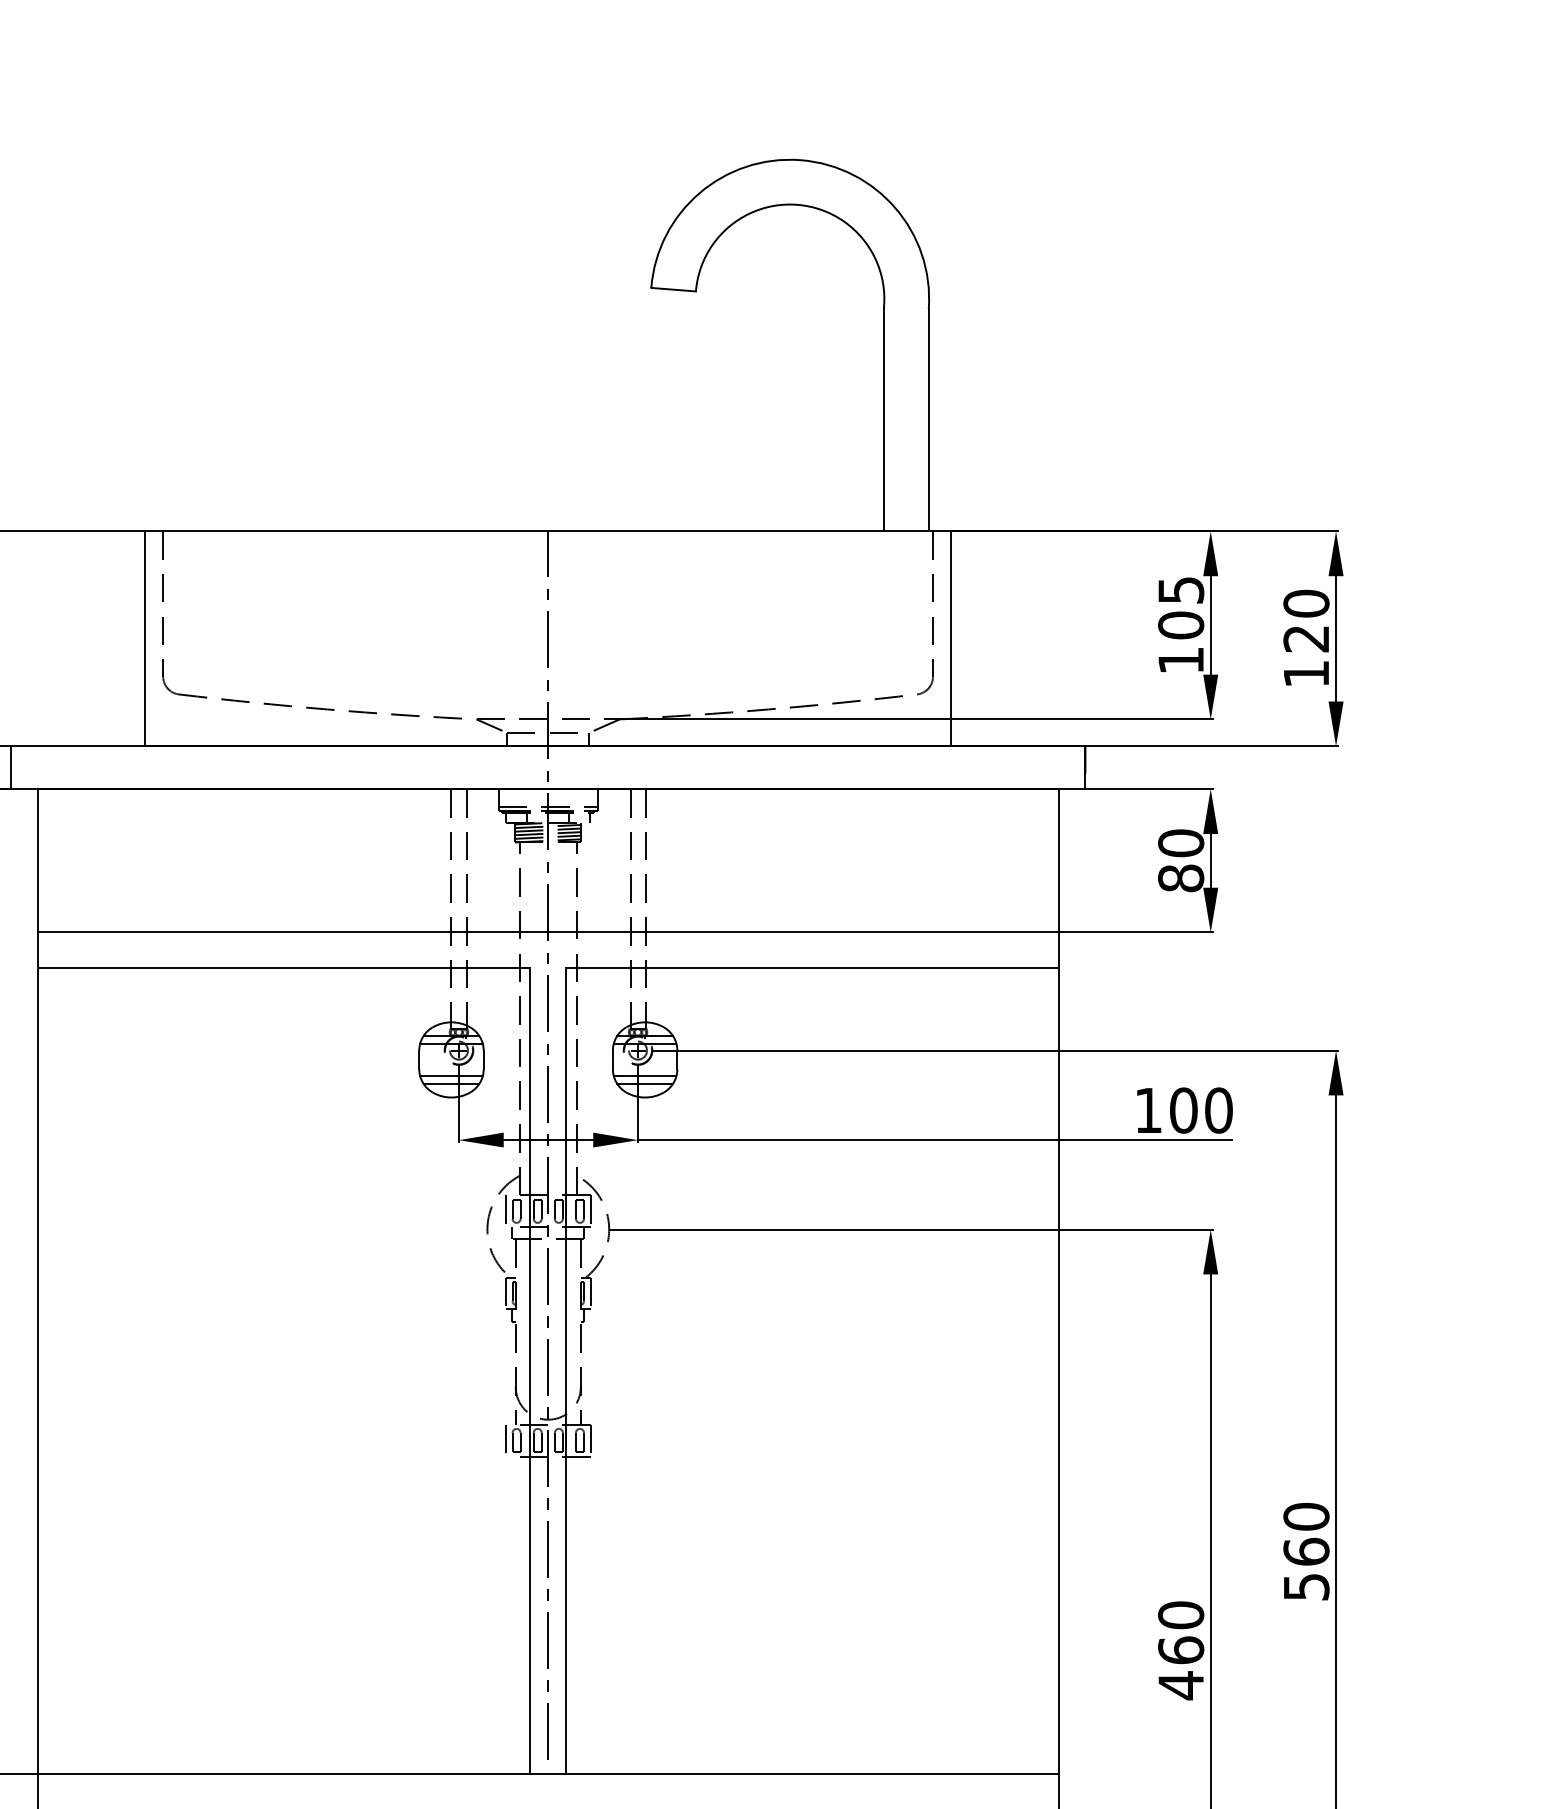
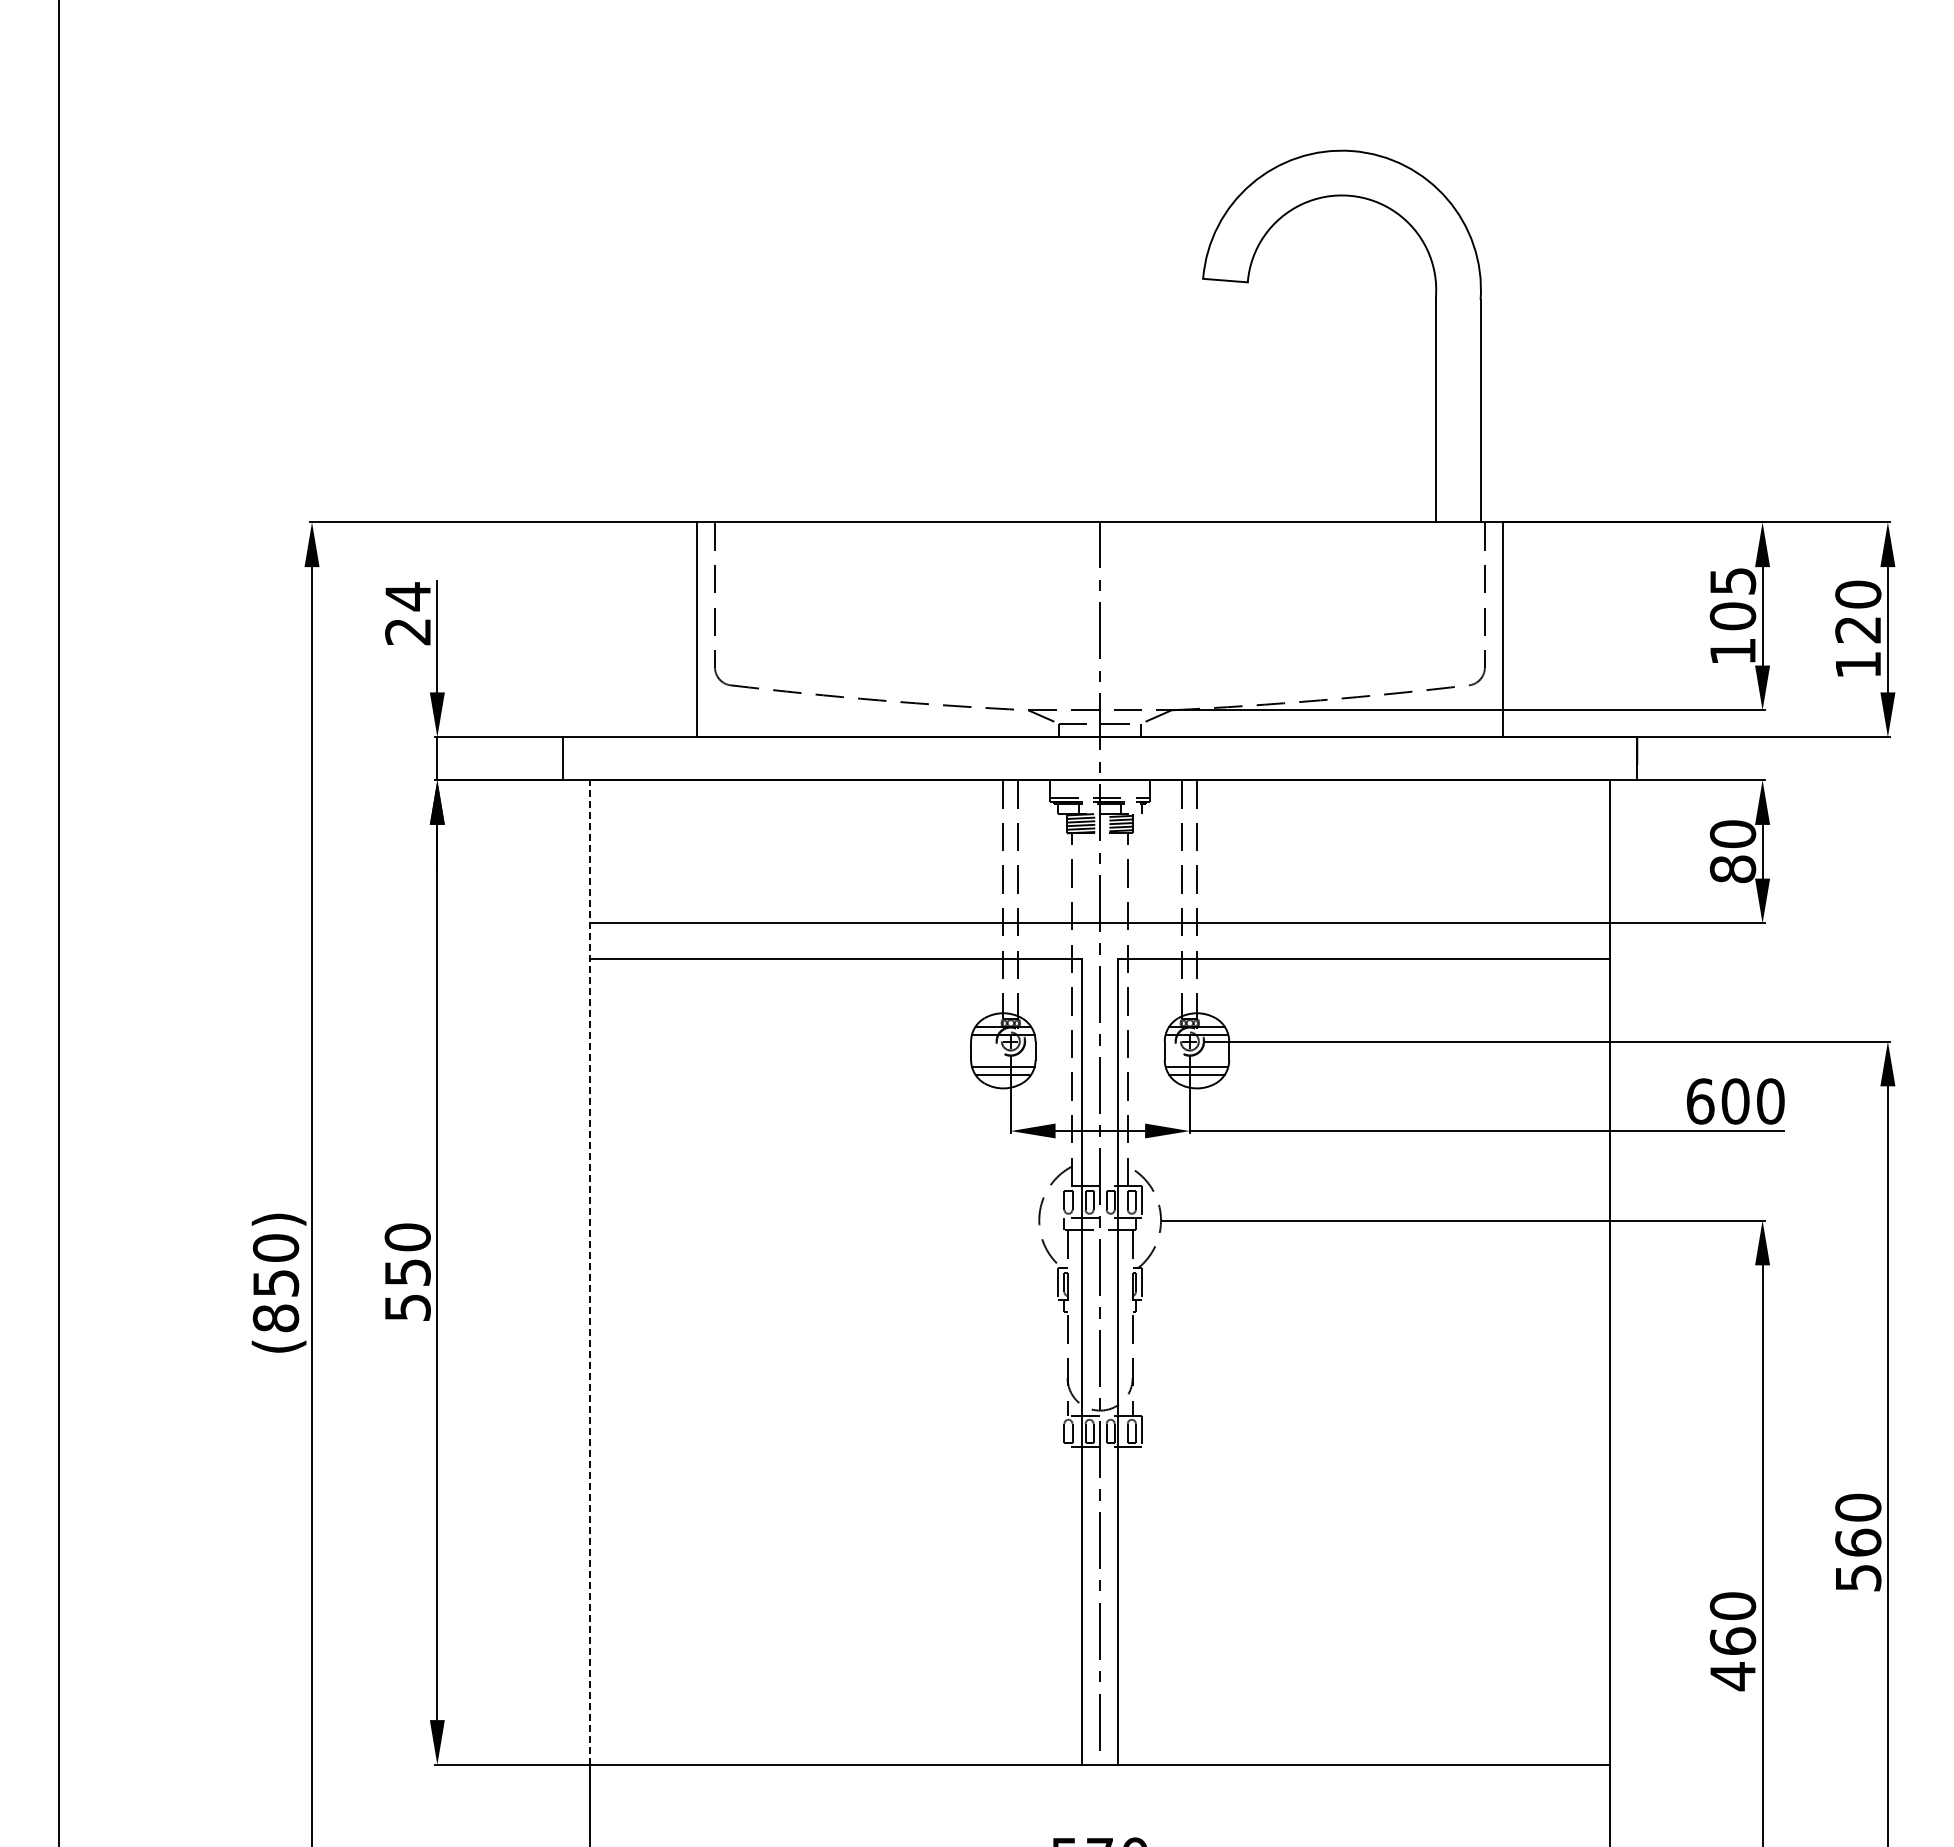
text: (1148, 1110) -> (1700, 1101), 100 -> 600
line: (505, 1210) -> (1057, 1201), removed
line: (37, 1280) -> (589, 1271), solid -> dashed
line: (505, 1440) -> (1057, 1431), removed

